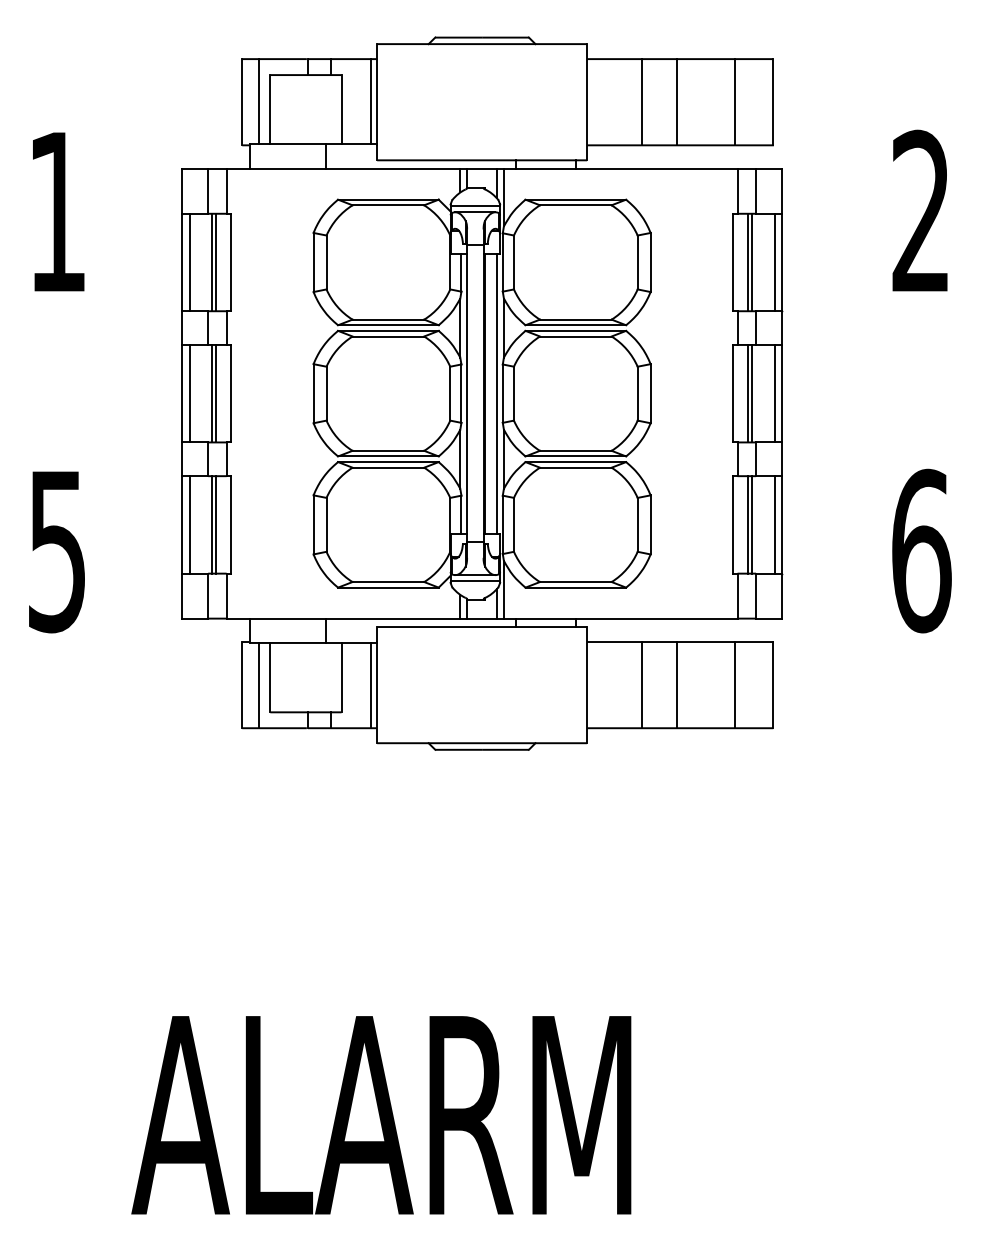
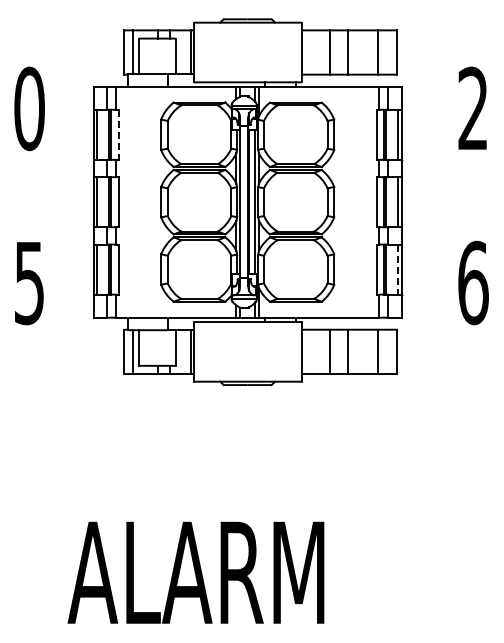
text: (57, 211) -> (29, 108), 1 -> 0
line: (230, 263) -> (118, 135), solid -> dashed
line: (773, 526) -> (397, 270), solid -> dashed

